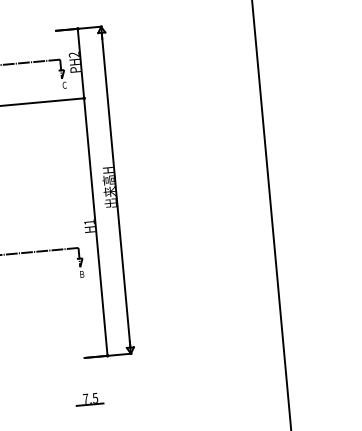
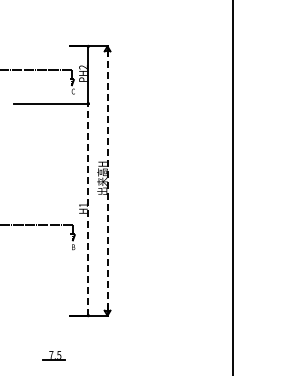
line: (116, 190) -> (107, 181), solid -> dashed
line: (96, 226) -> (88, 209), solid -> dashed
part: (88, 399) -> (53, 355), moved

